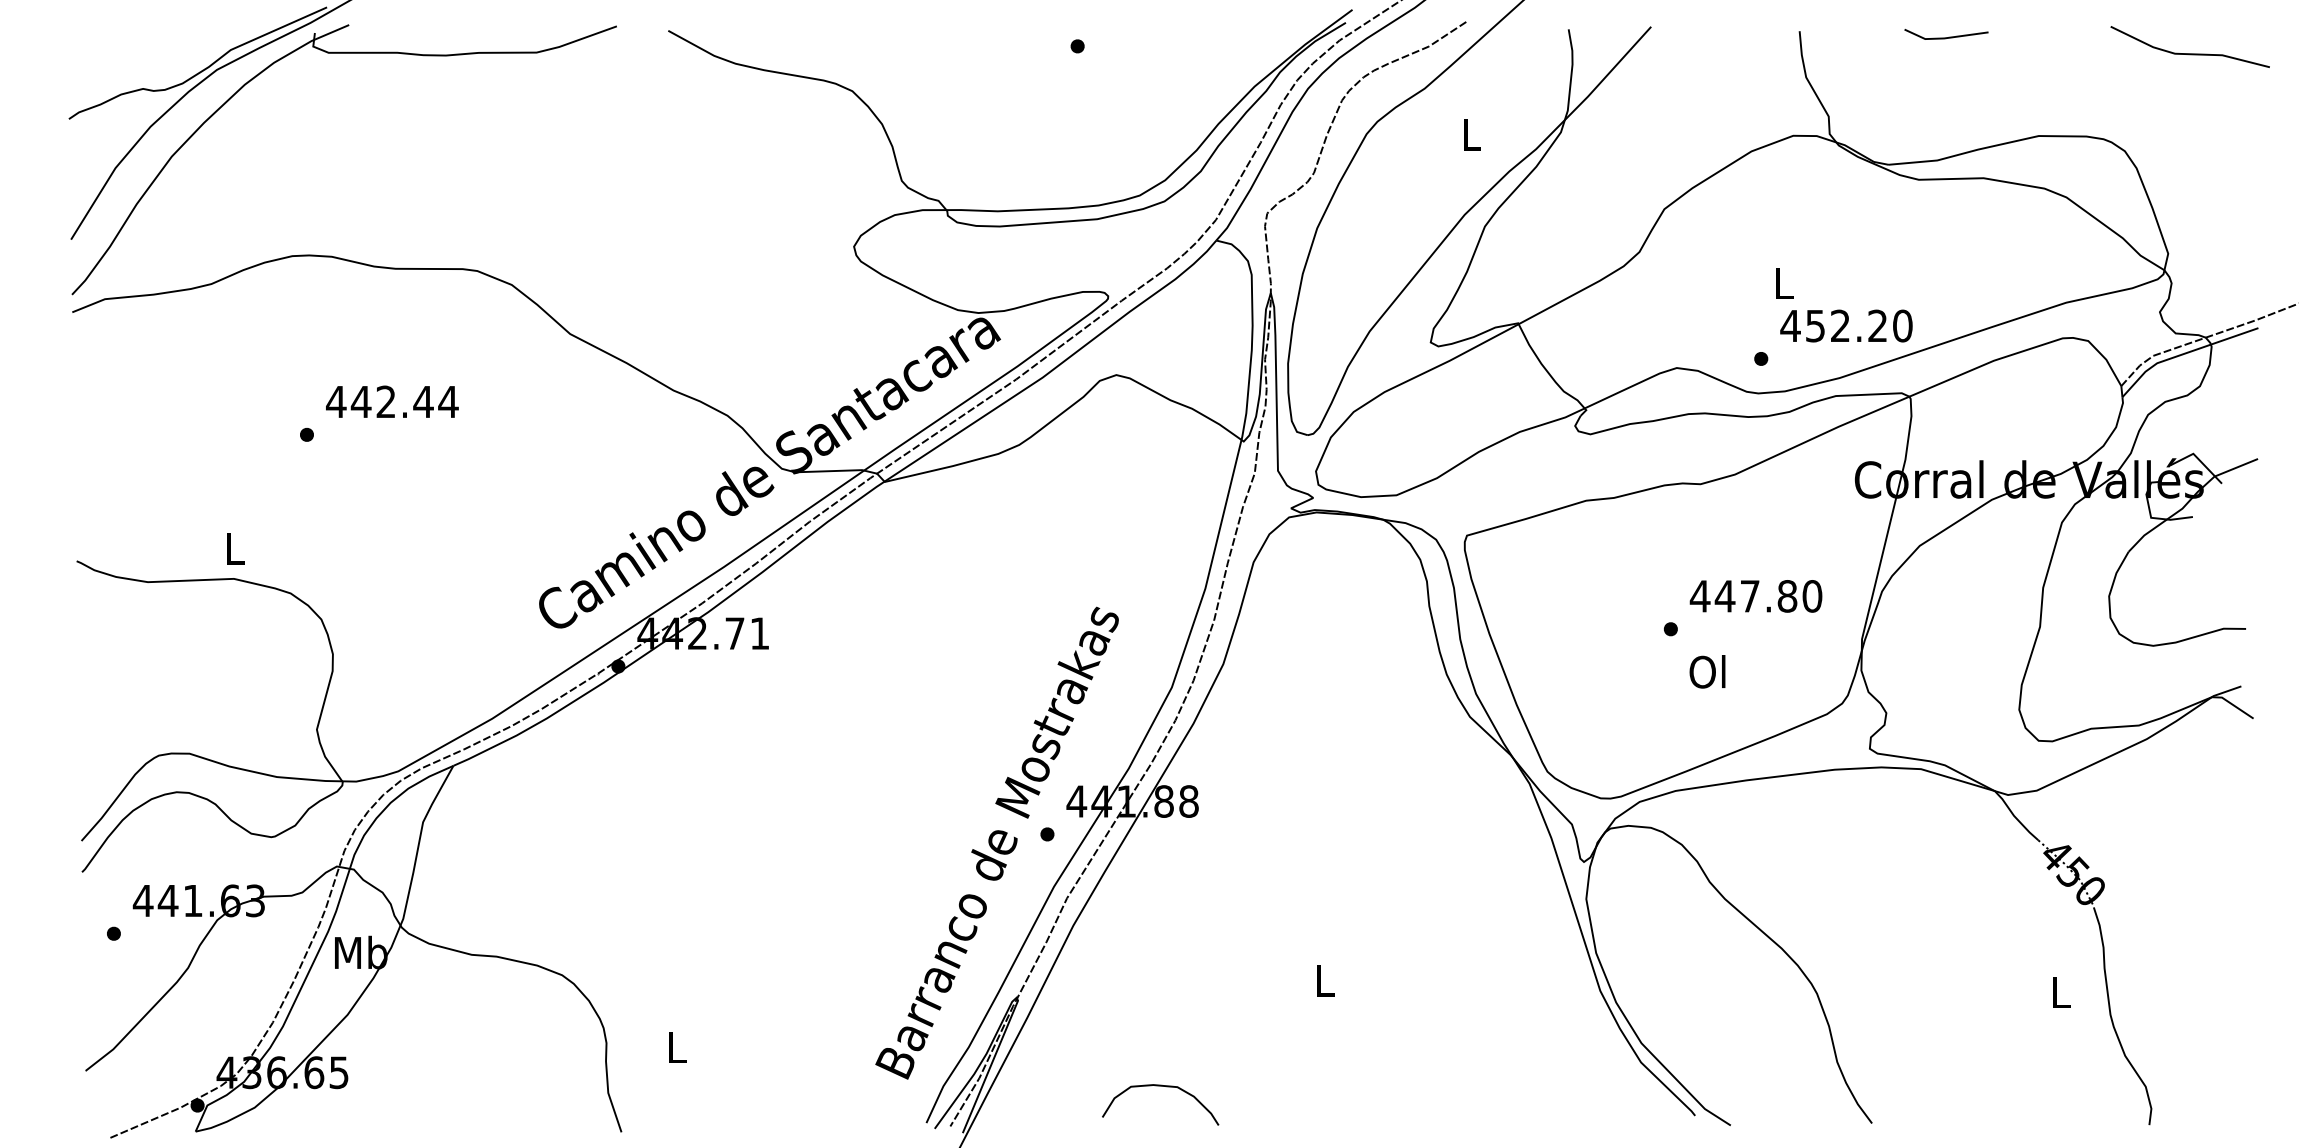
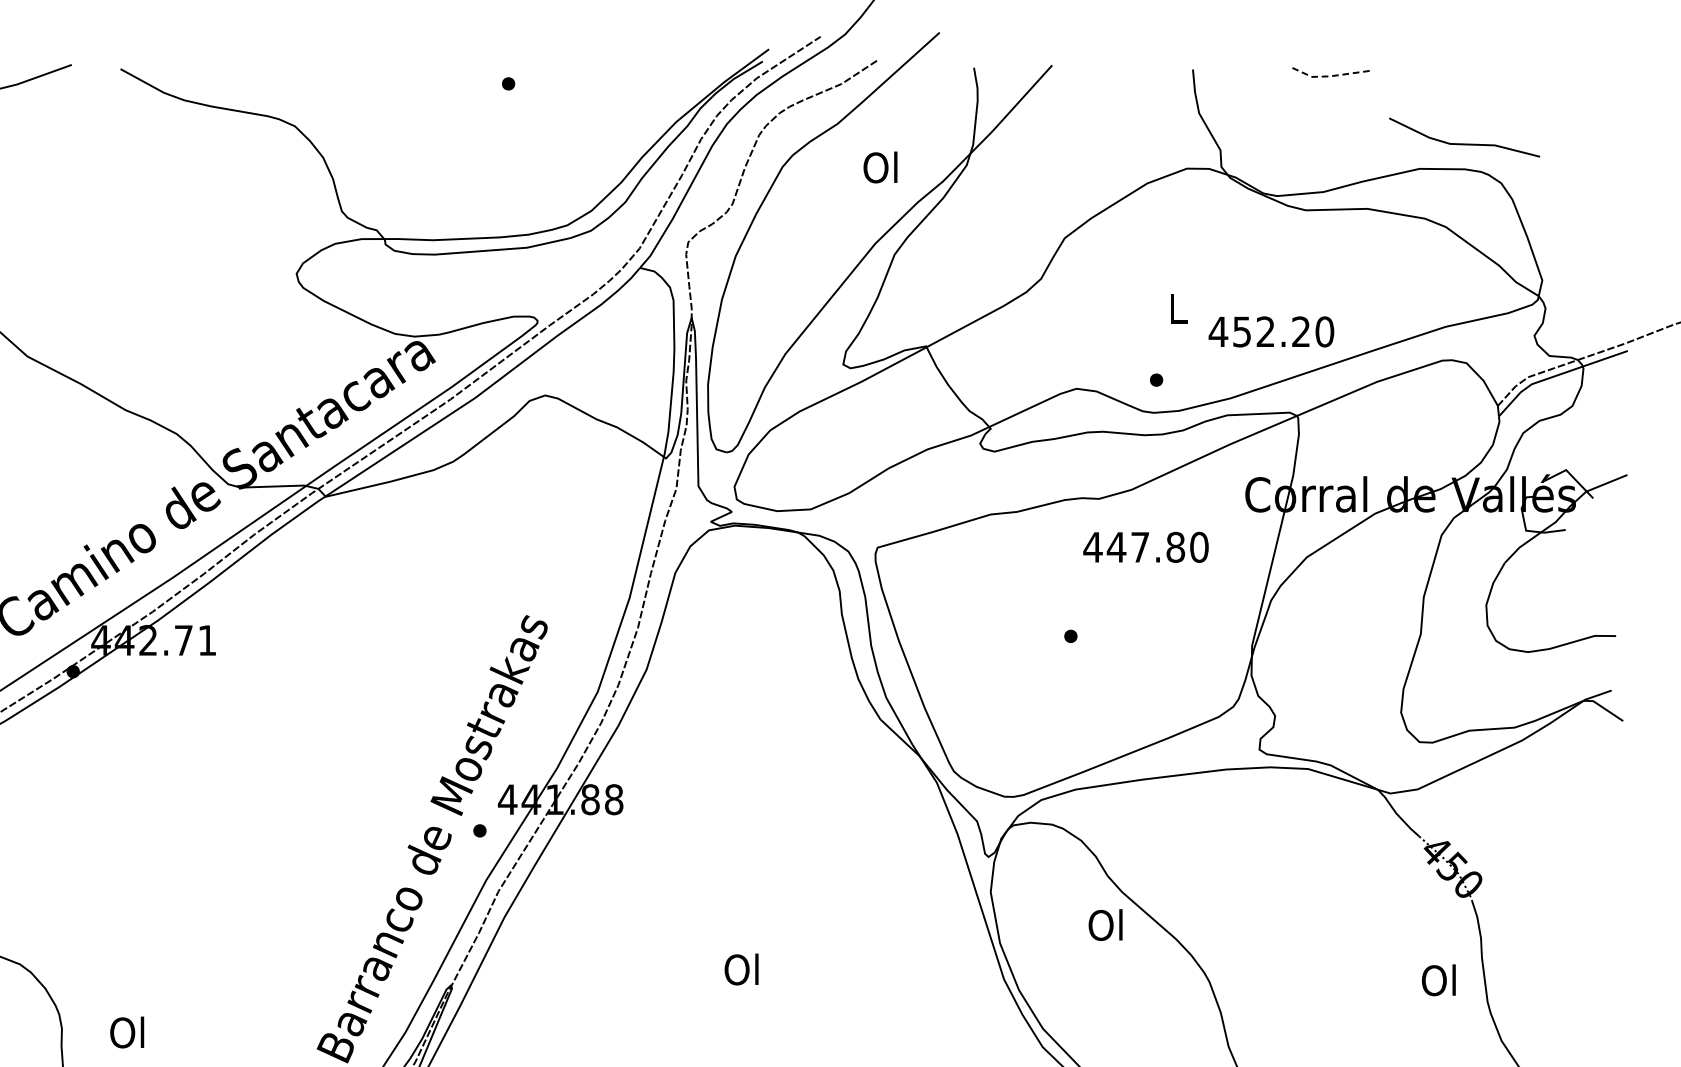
line: (1944, 38) -> (1330, 76), solid -> dashed
line: (2189, 53) -> (1463, 143), moved
text: (1469, 134) -> (880, 167), L -> Ol
text: (1846, 325) -> (1271, 331), moved
text: (1755, 596) -> (1145, 547), moved
text: (1707, 671) -> (1105, 924), moved
text: (1323, 980) -> (741, 969), L -> Ol
text: (2058, 991) -> (1438, 979), L -> Ol
text: (675, 1046) -> (127, 1031), L -> Ol

